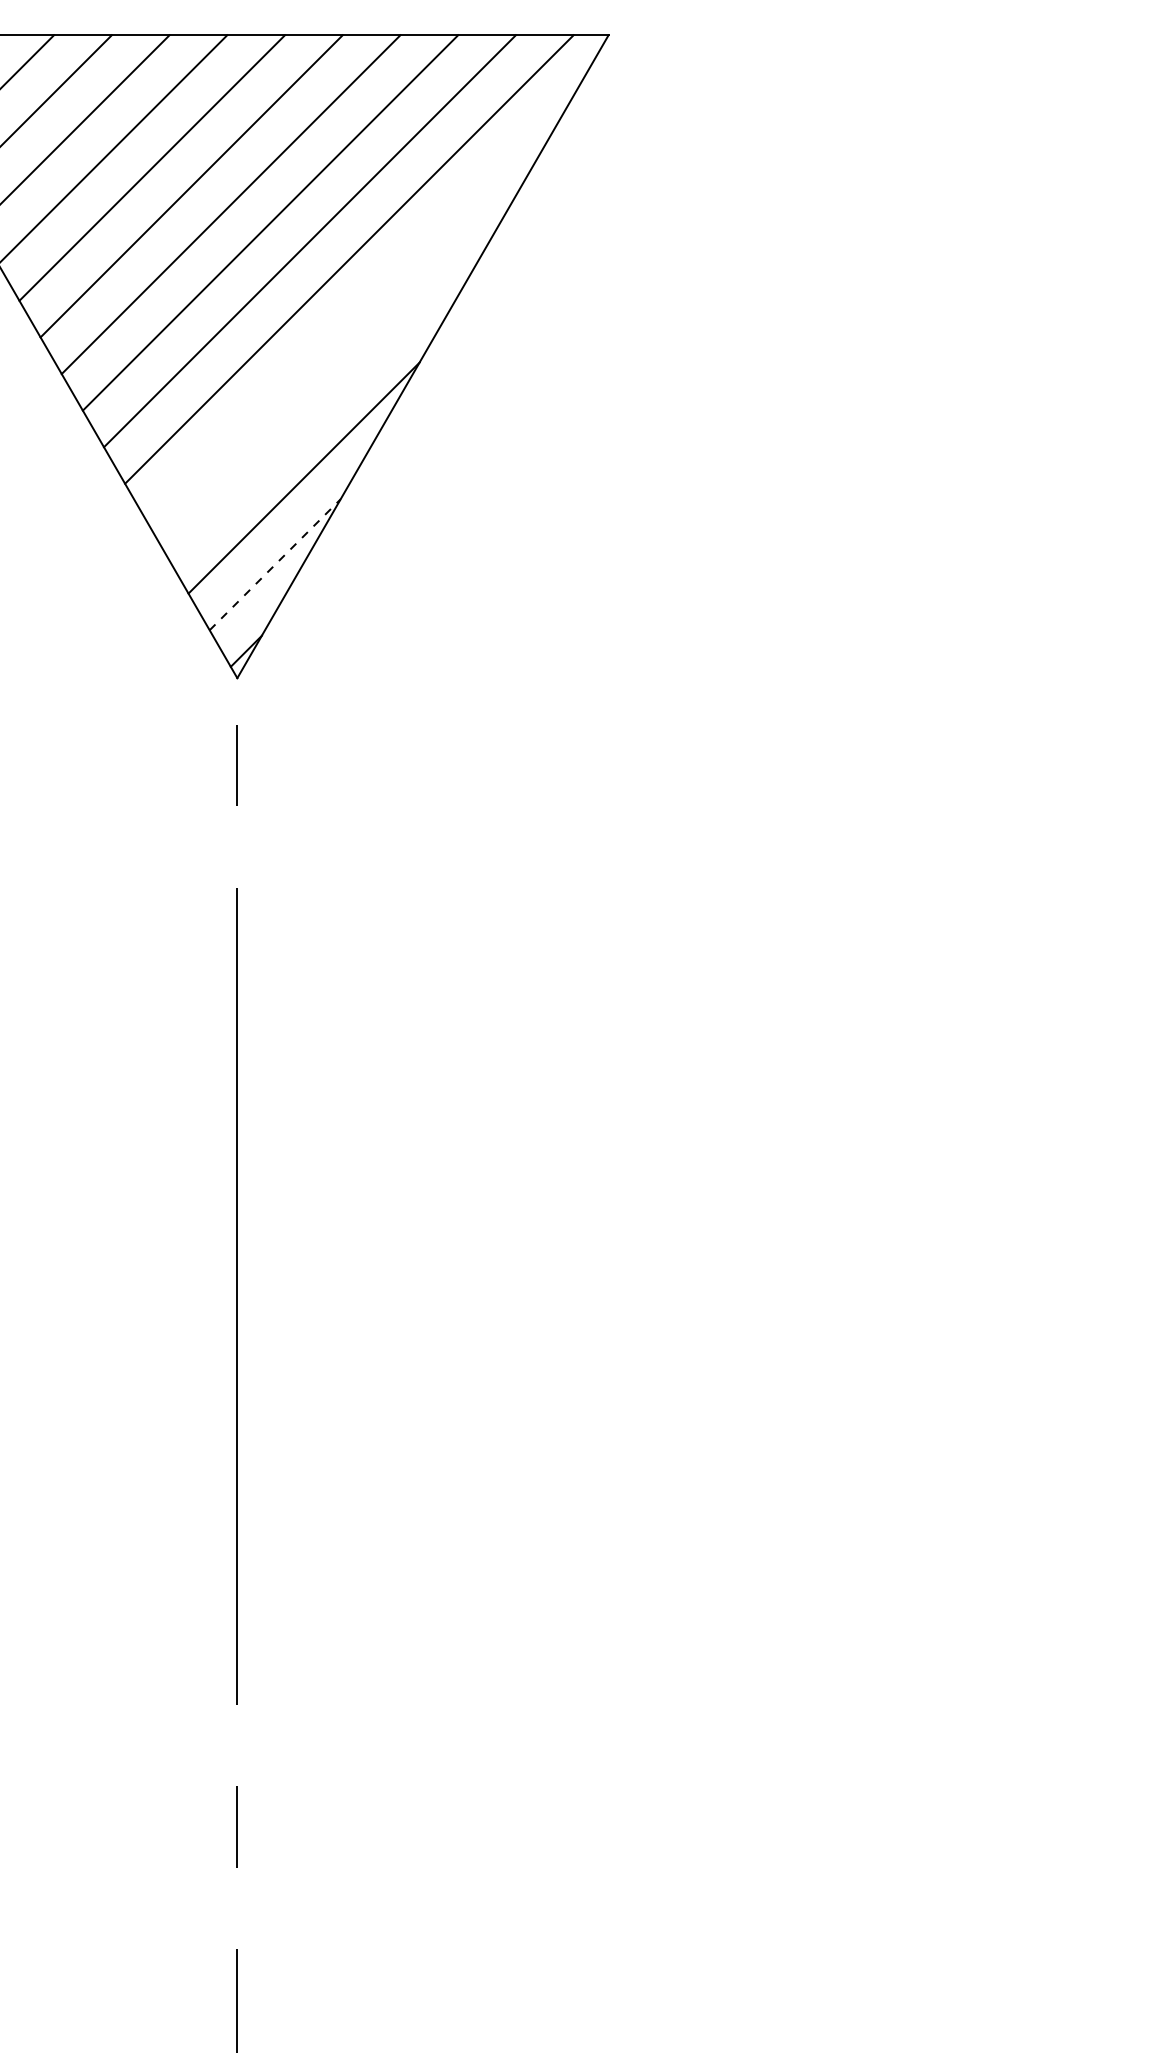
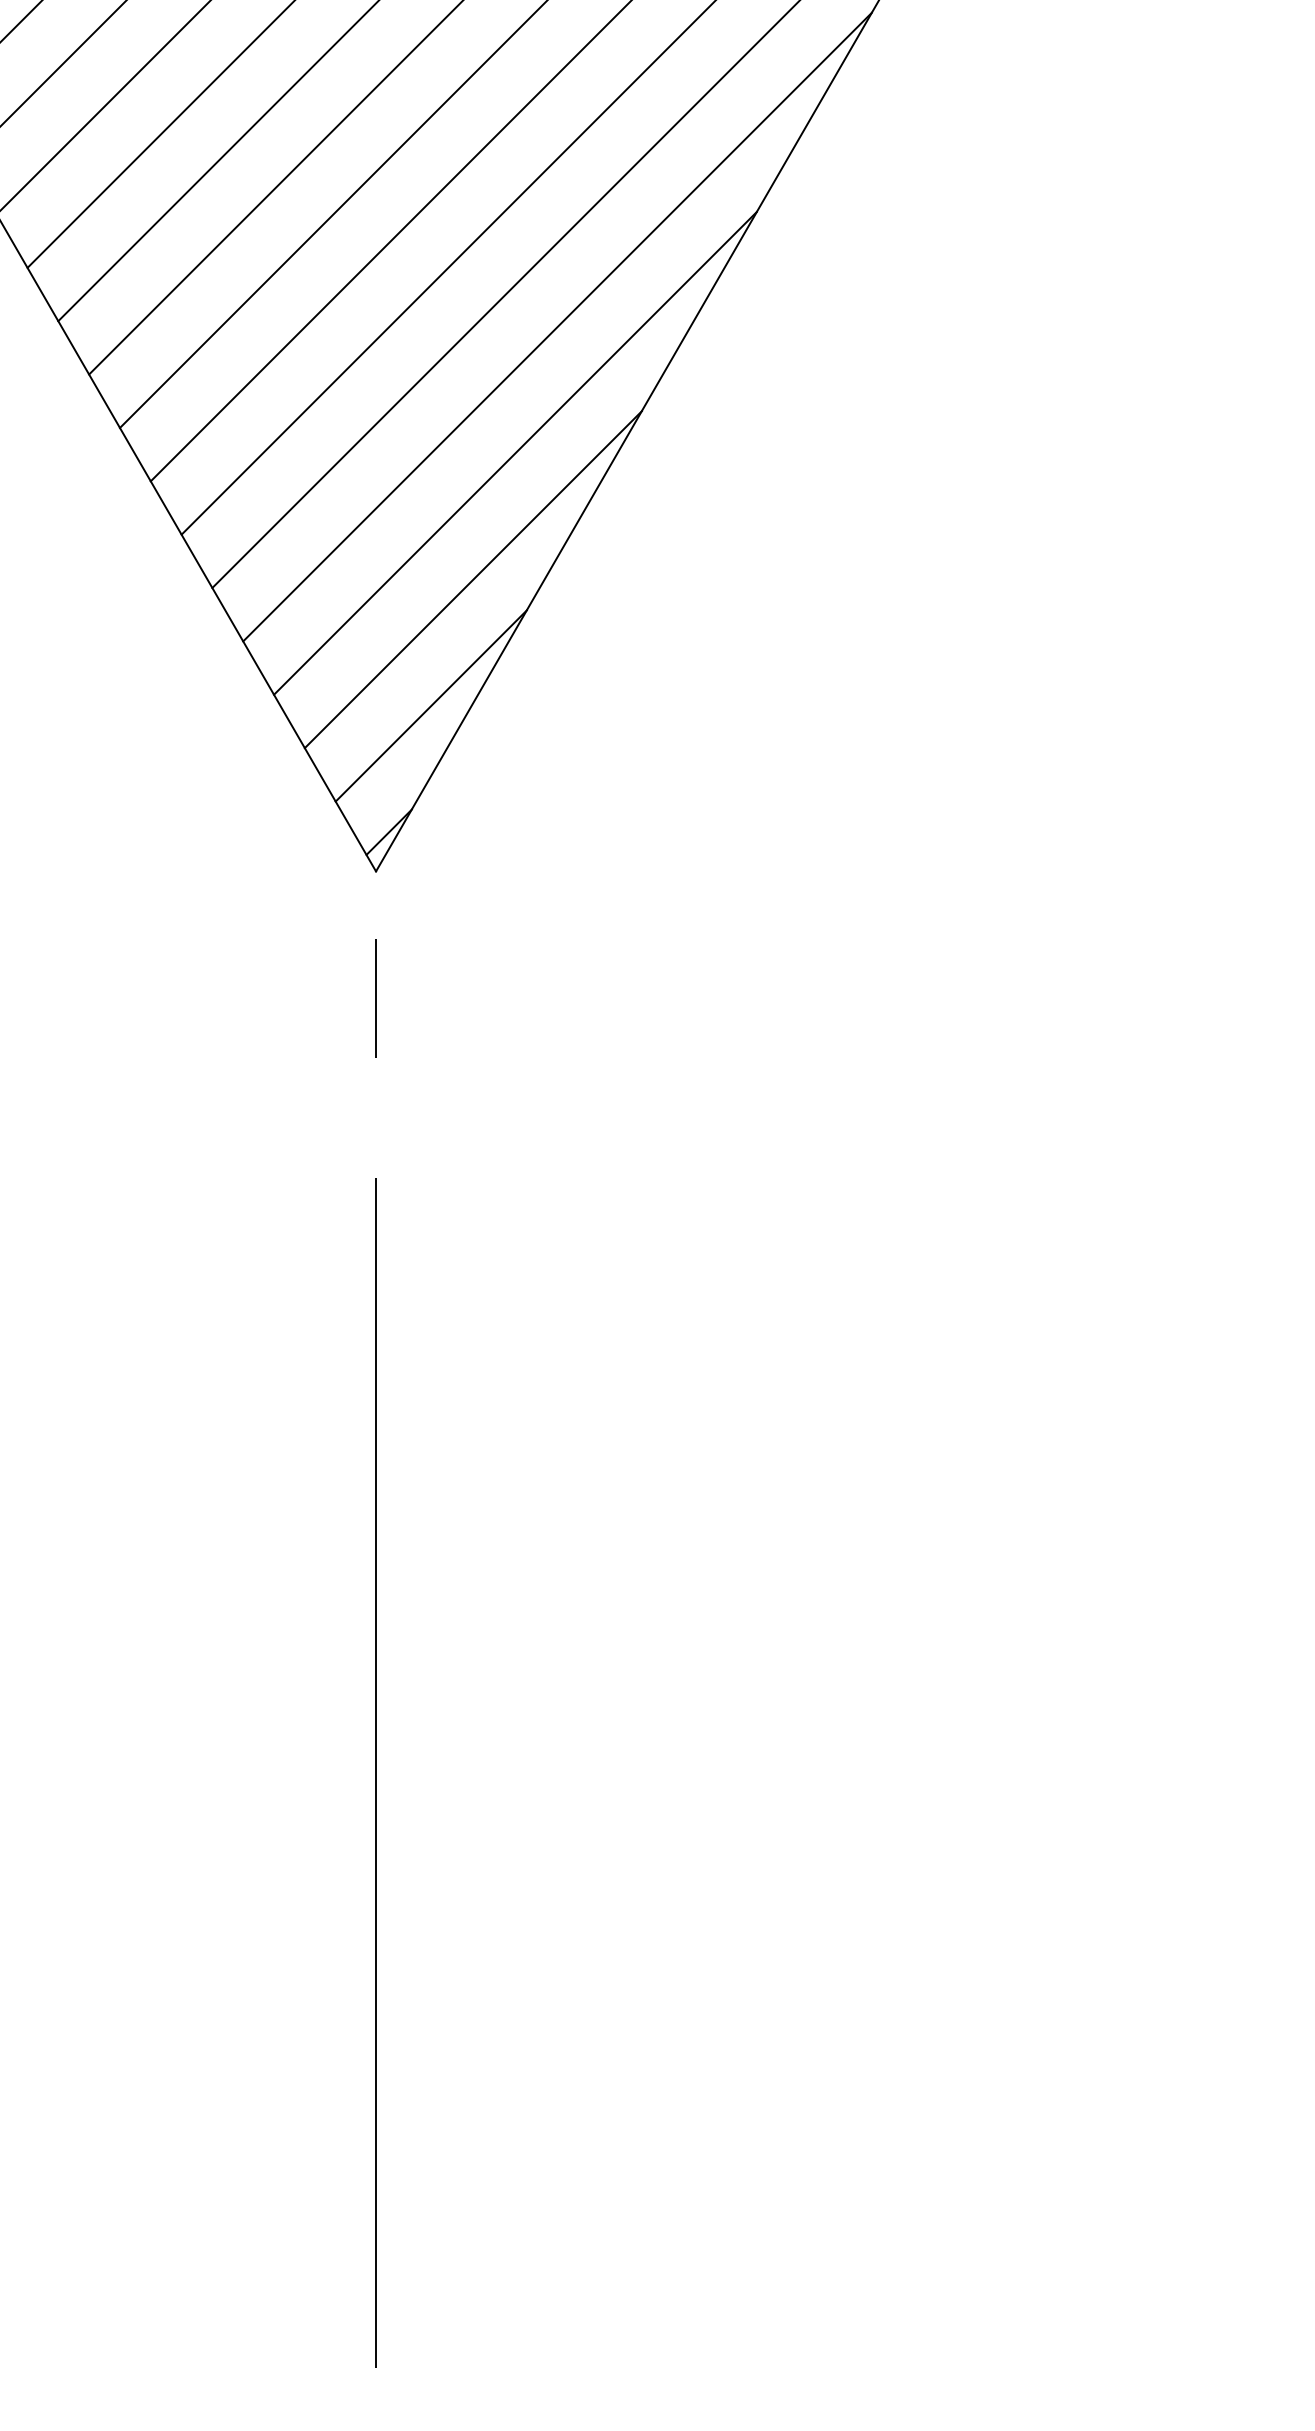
line: (361, 304) -> (557, 326), added
line: (332, 391) -> (514, 453), added
line: (275, 564) -> (431, 705), dashed -> solid

